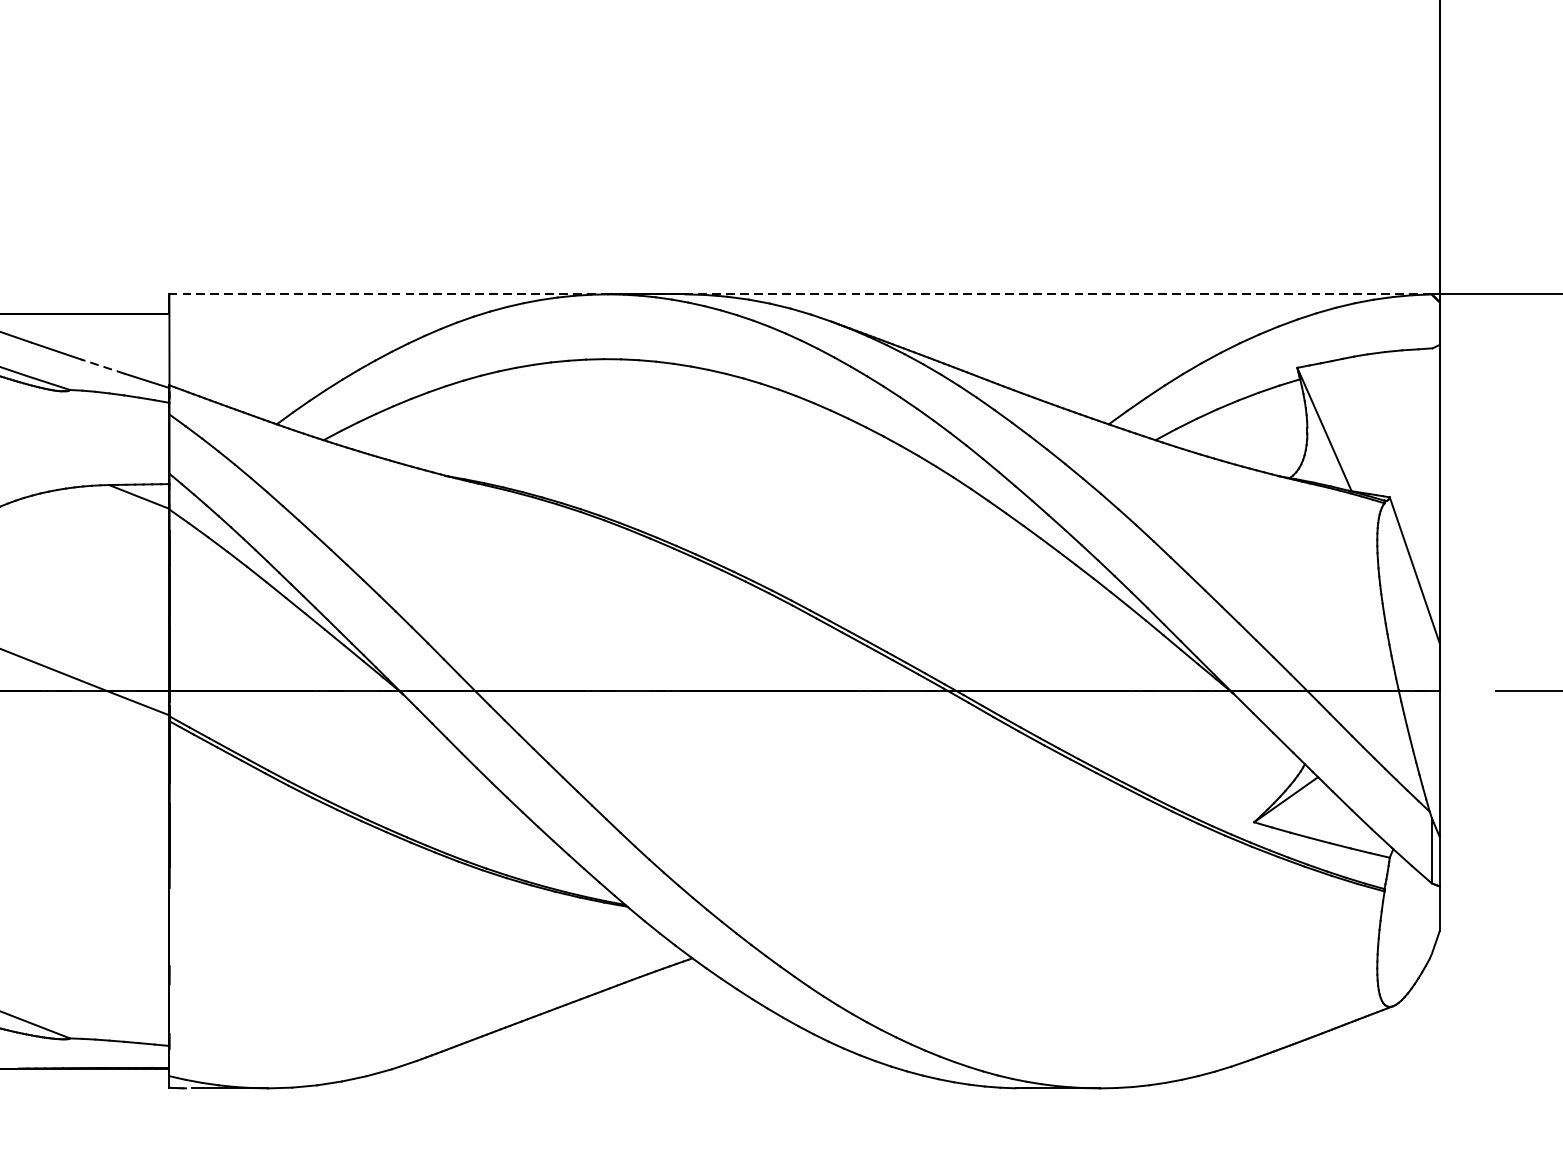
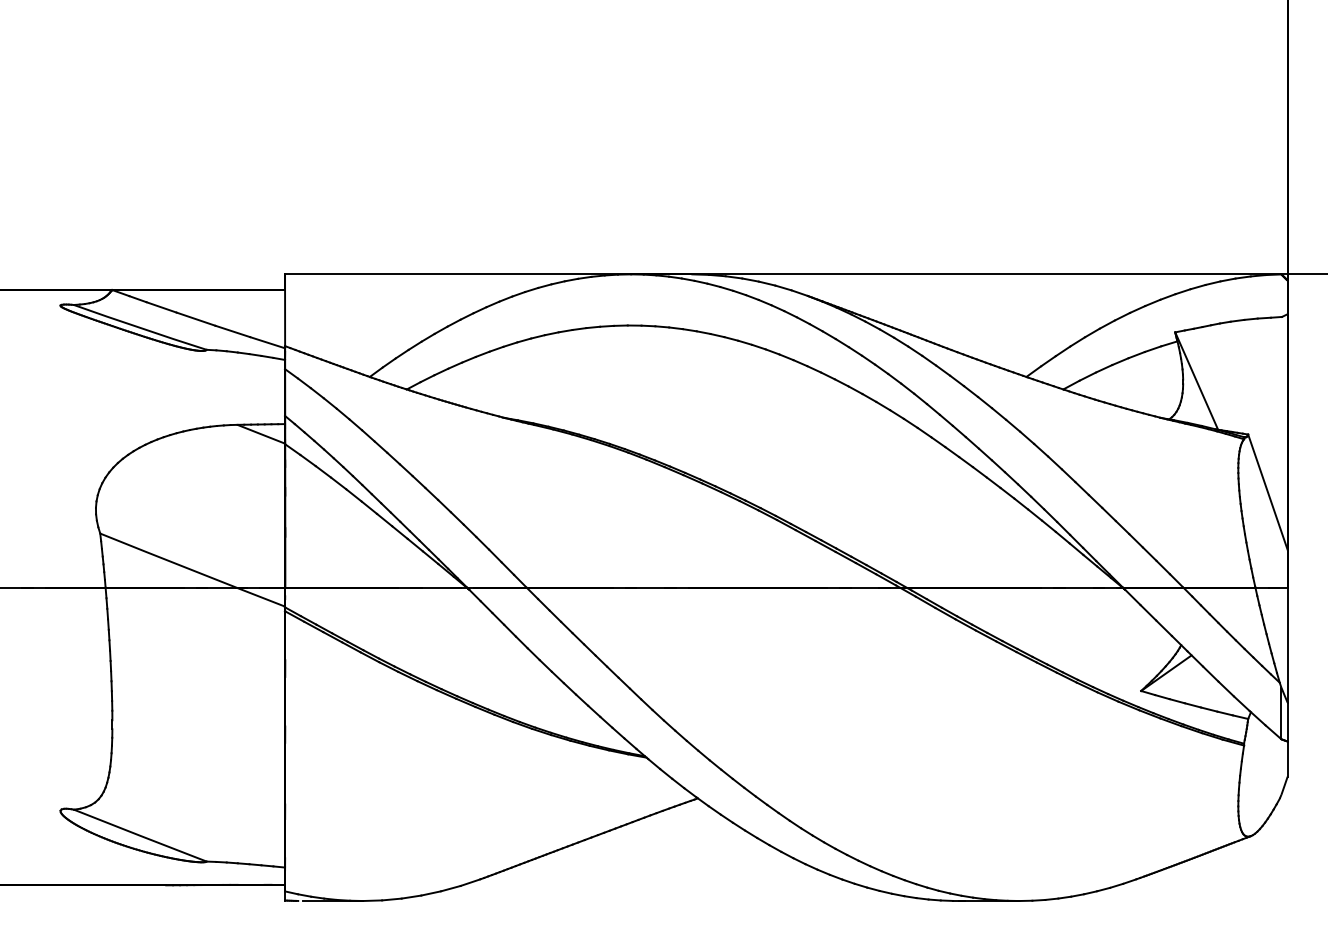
line: (799, 294) -> (782, 274), dashed -> solid
line: (102, 366) -> (232, 331), dashed -> solid

